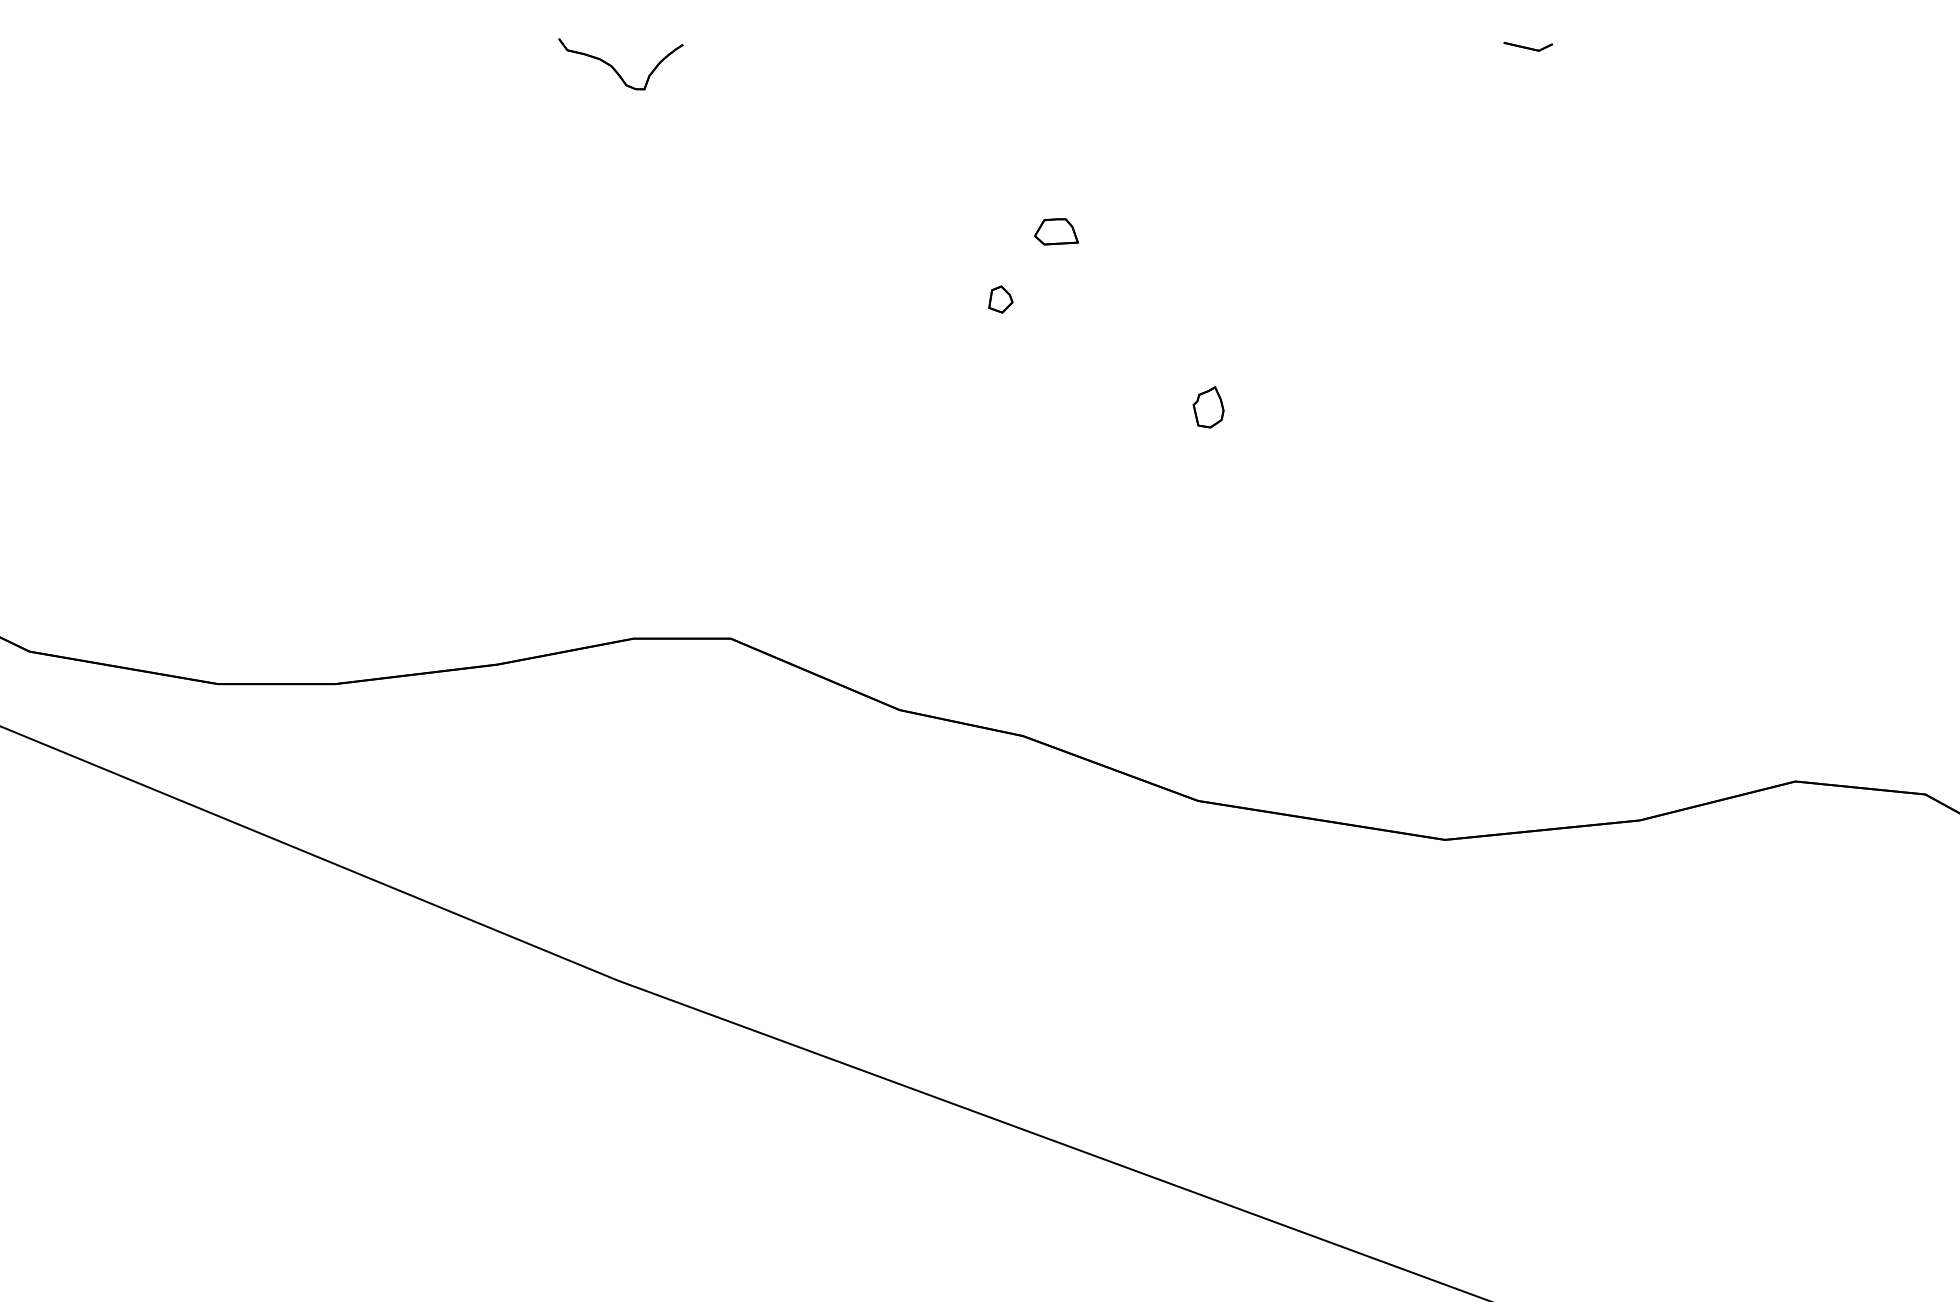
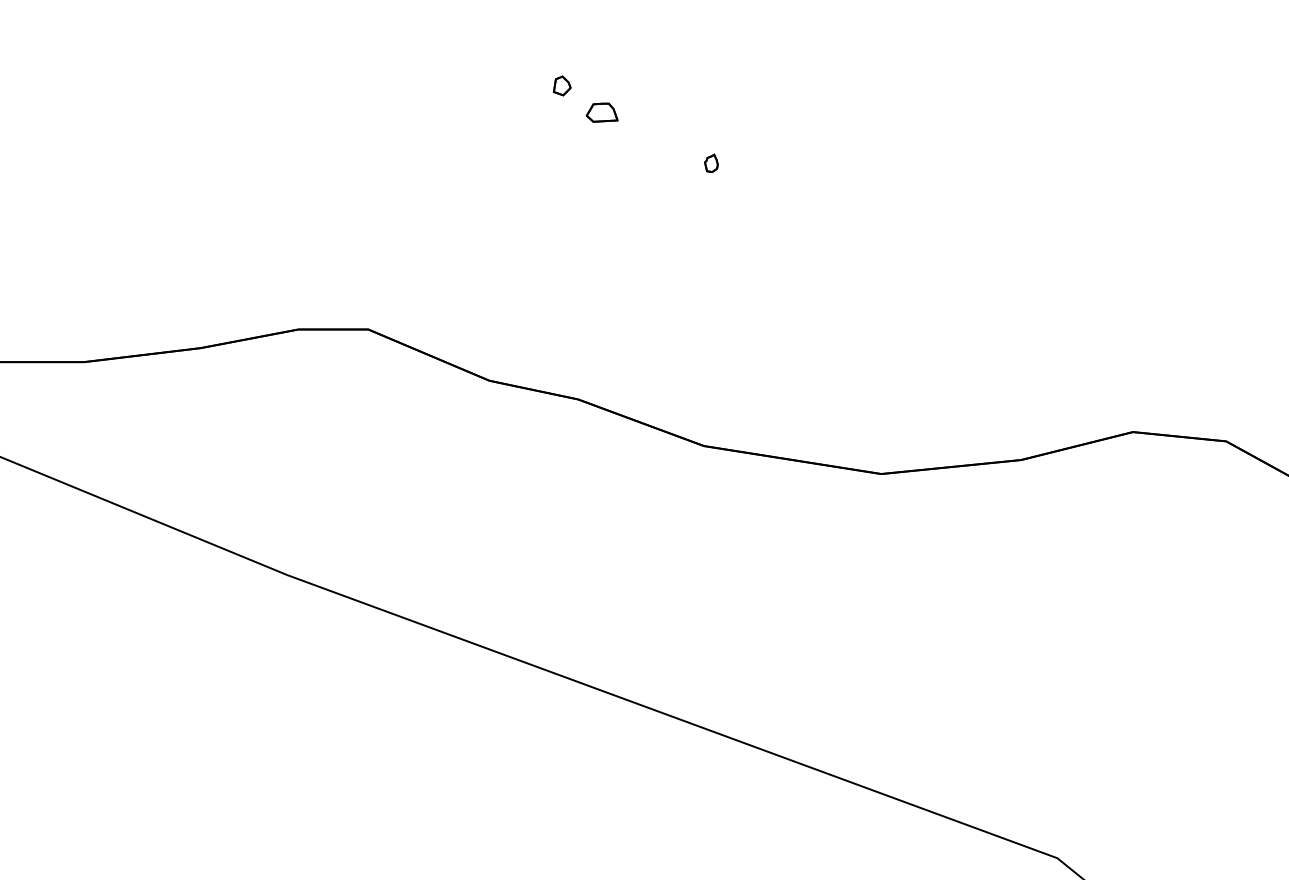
part: (1056, 231) -> (602, 112), moved
part: (1208, 407) -> (711, 163), size x0.6

